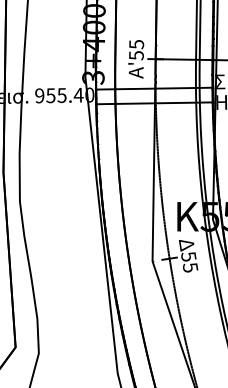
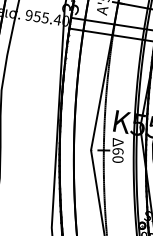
text: (189, 262) -> (117, 155), 55 -> 60

